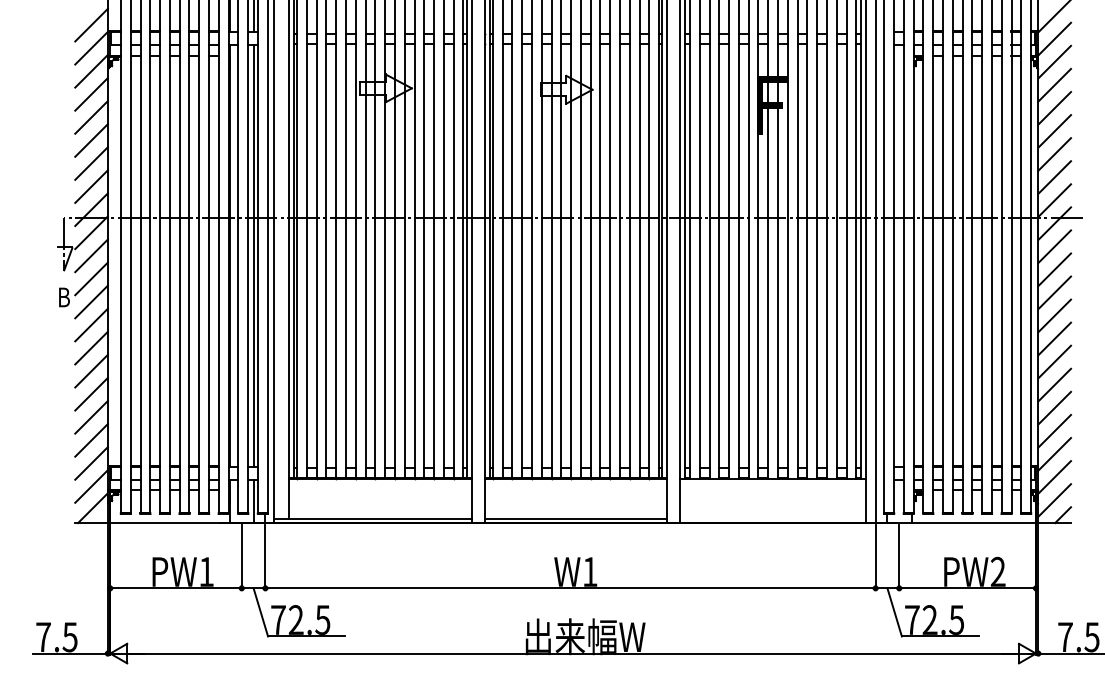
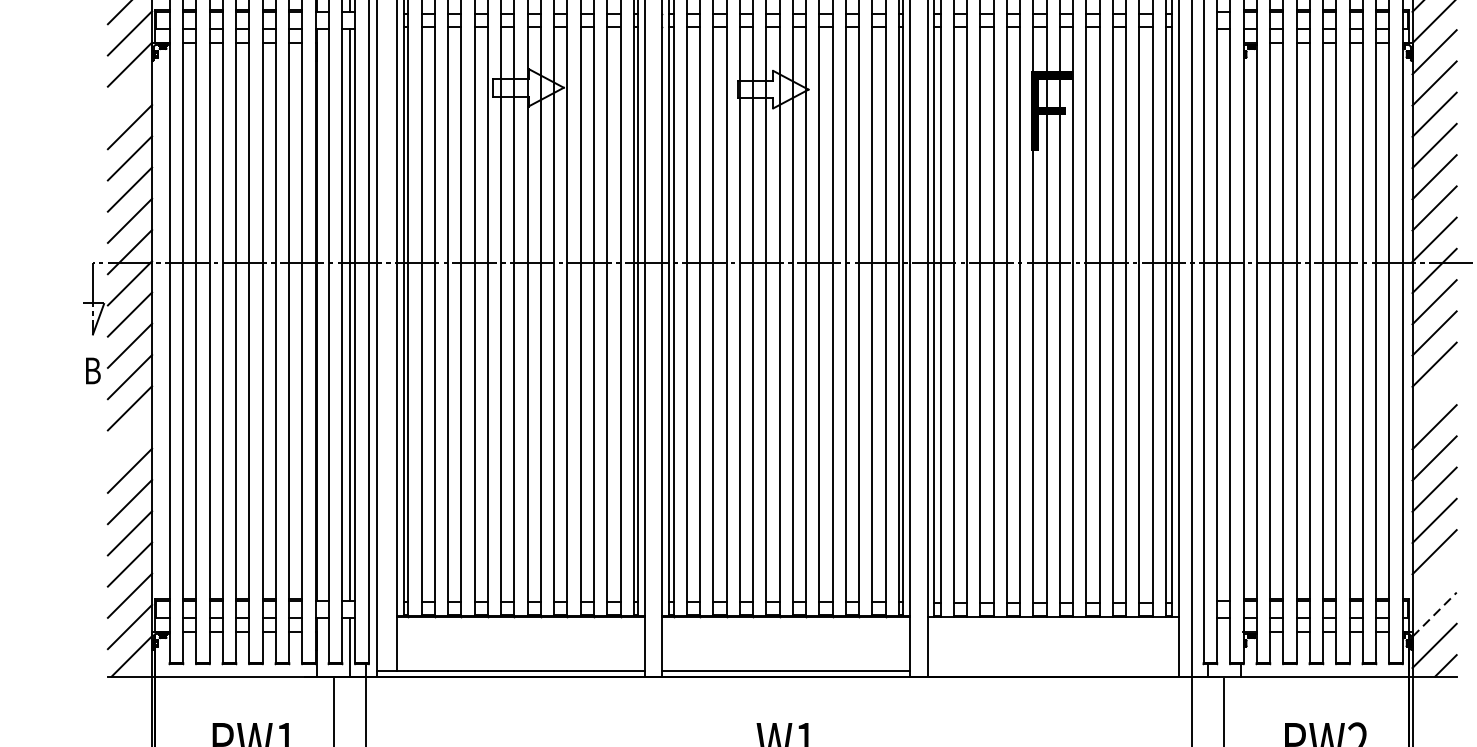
line: (91, 94) -> (129, 96), removed
line: (1054, 315) -> (1434, 395), removed
line: (91, 347) -> (129, 438), removed
line: (1054, 454) -> (1434, 583), removed
line: (1055, 477) -> (1435, 614), solid -> dashed

